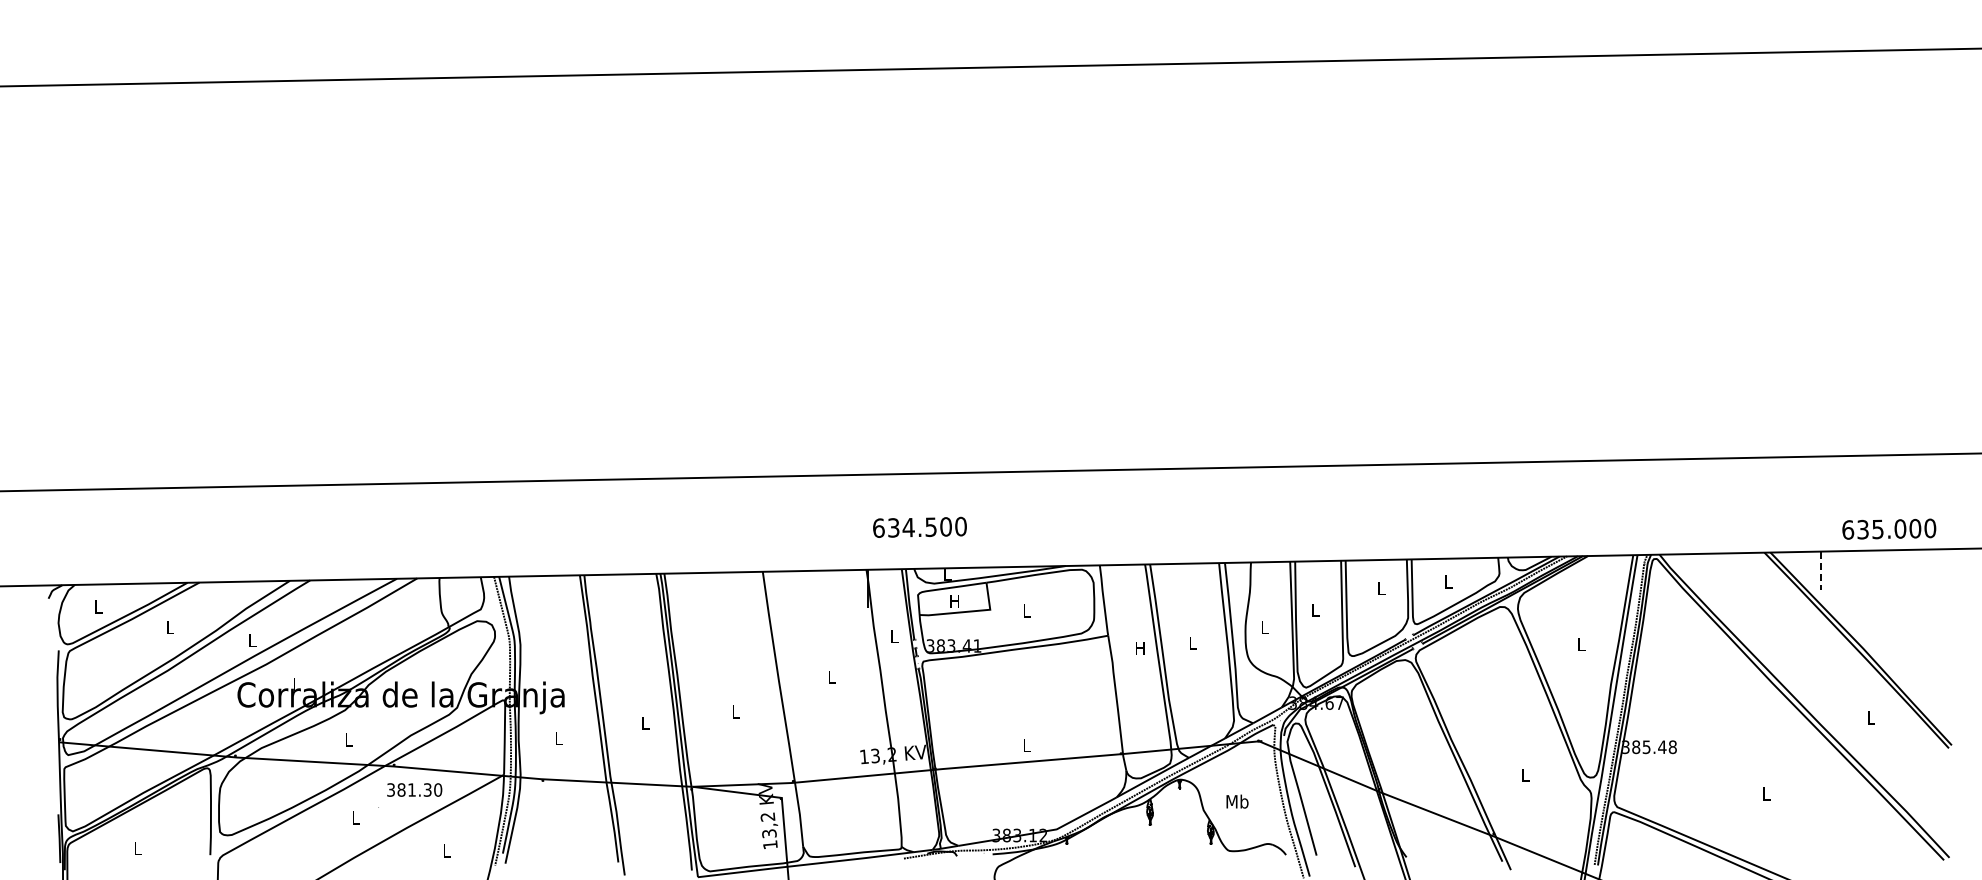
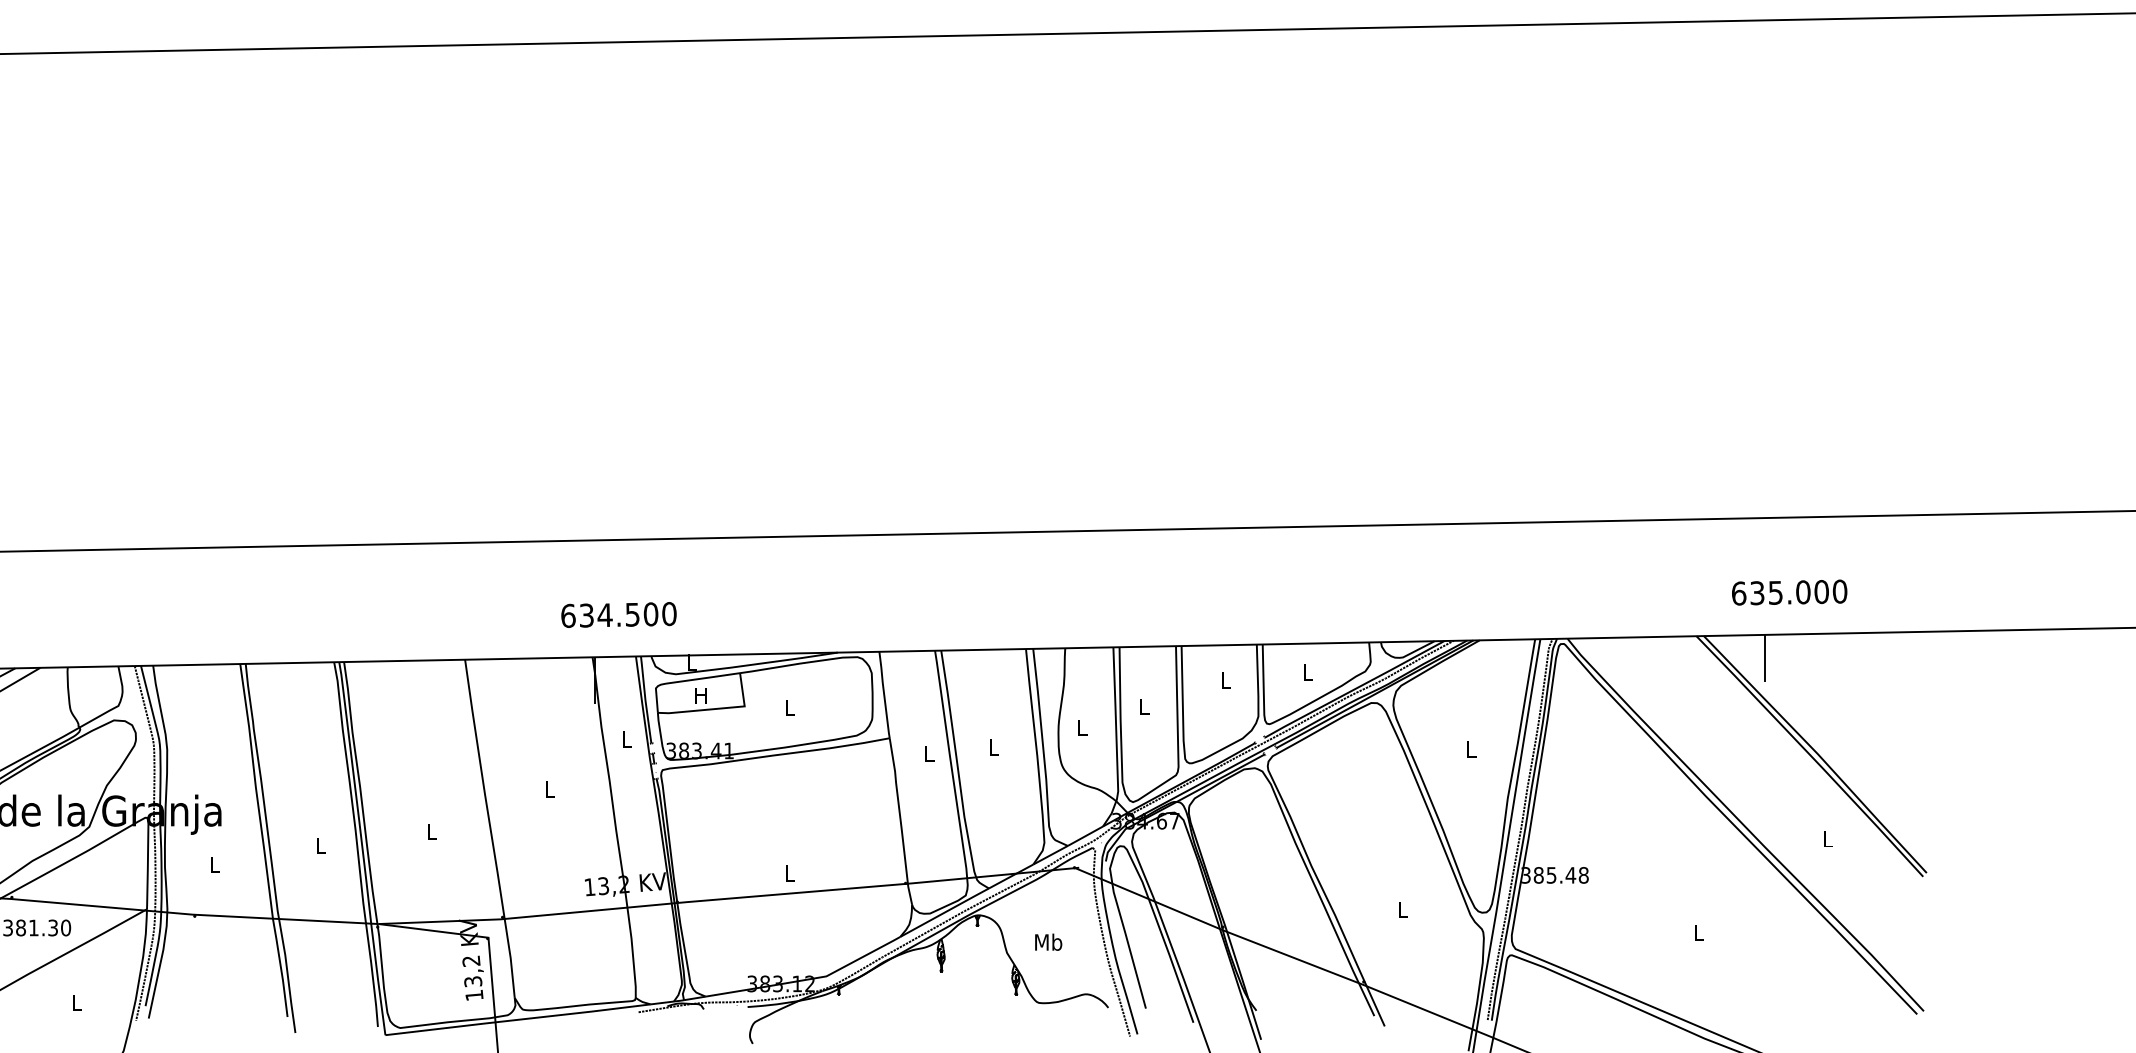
text: (919, 526) -> (618, 613), moved
text: (1889, 528) -> (1789, 591), moved
line: (1820, 571) -> (1765, 659), dashed -> solid
text: (1140, 648) -> (929, 754), H -> L

